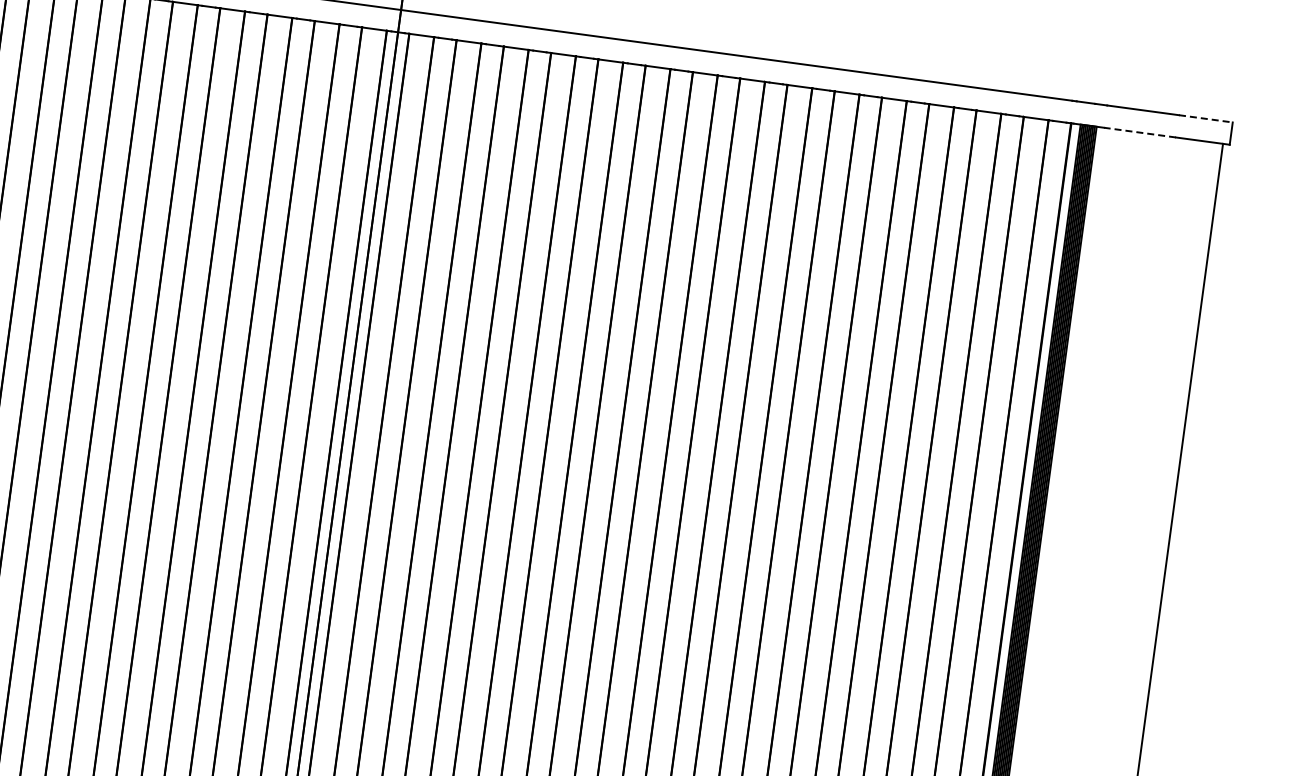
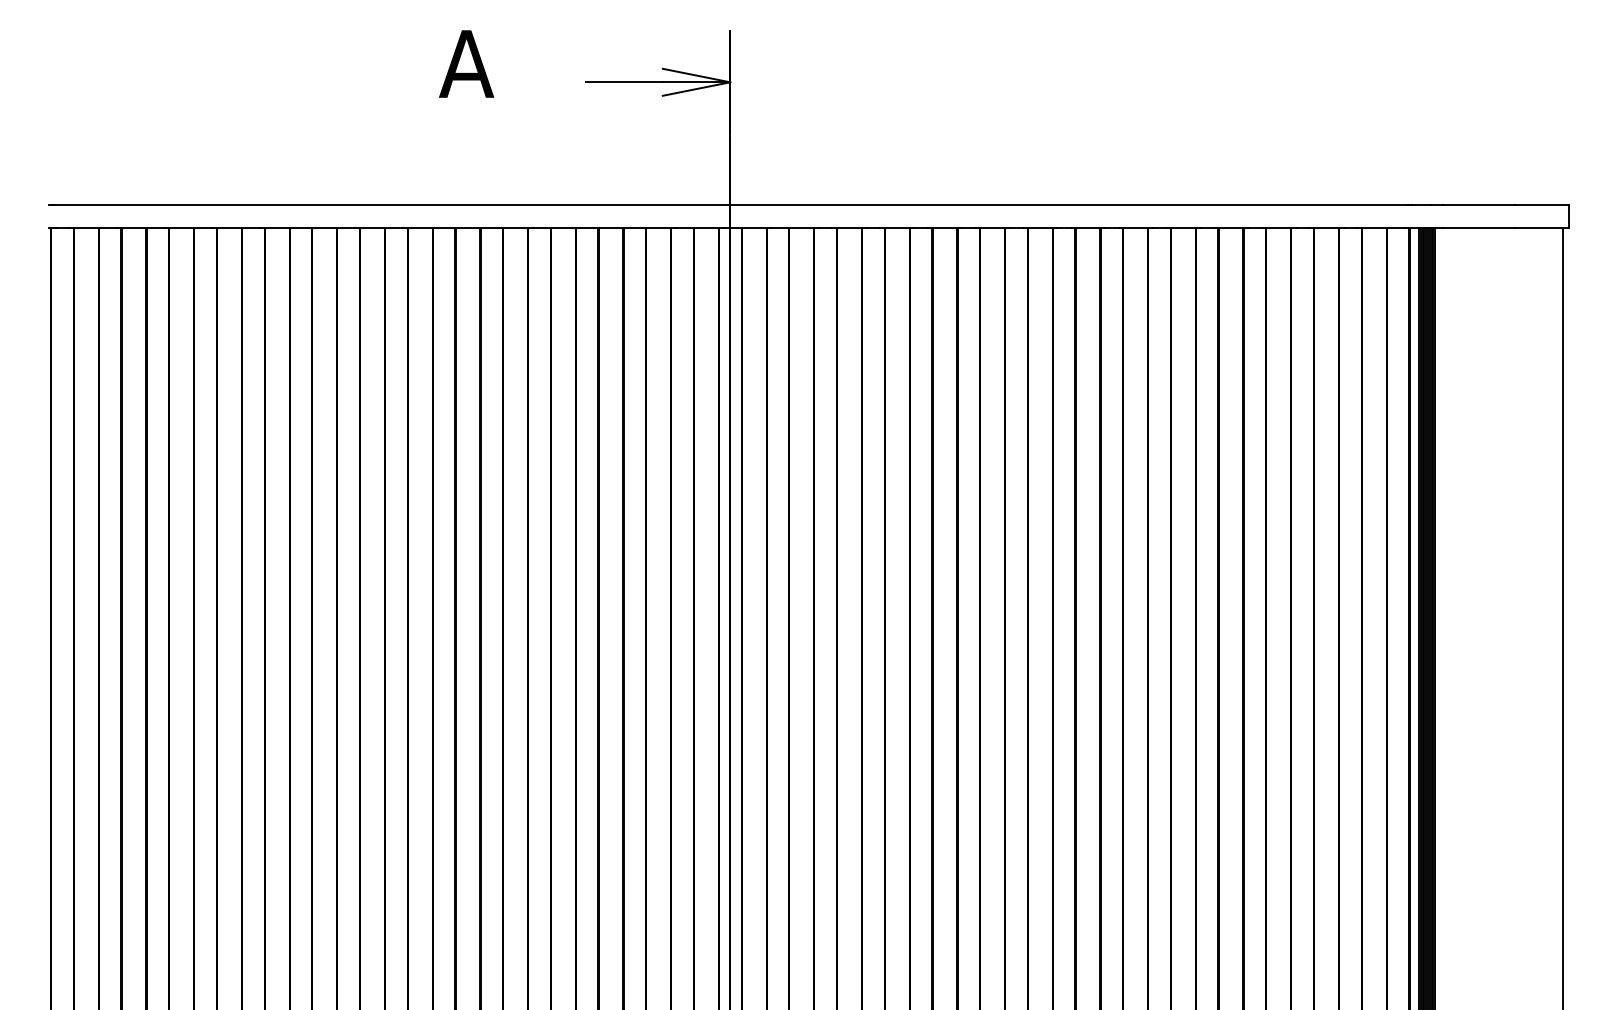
line: (1206, 119) -> (1542, 205), dashed -> solid
line: (1139, 132) -> (1478, 227), dashed -> solid

